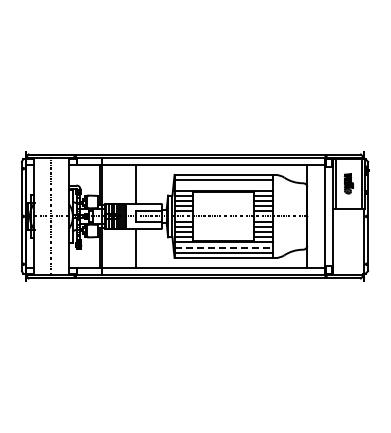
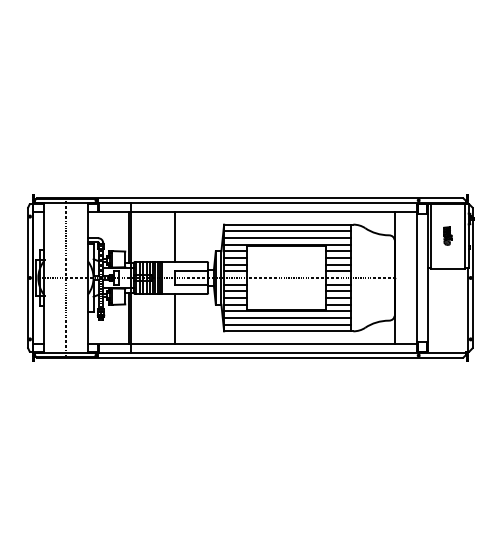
part: (348, 183) -> (447, 235), size x0.71
line: (223, 185) -> (286, 238), added
line: (224, 247) -> (288, 317), dashed -> solid

